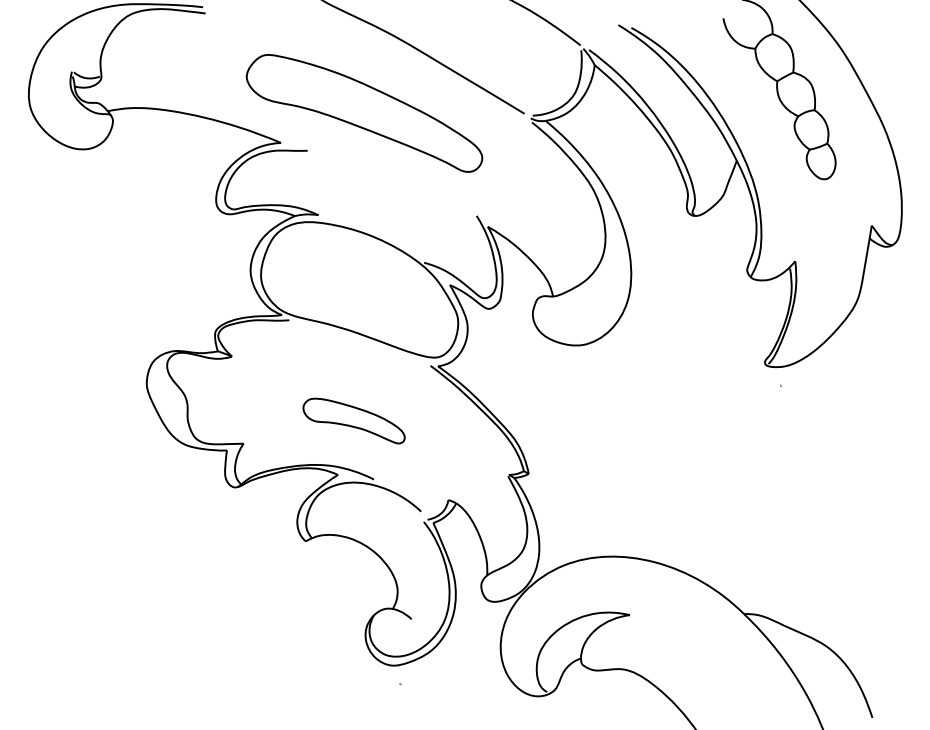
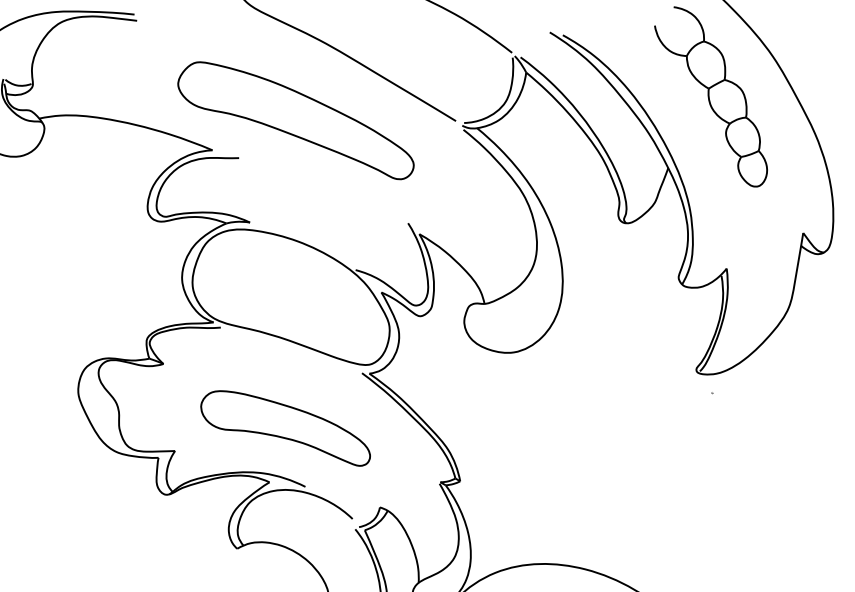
part: (353, 420) -> (284, 427), size x1.67

